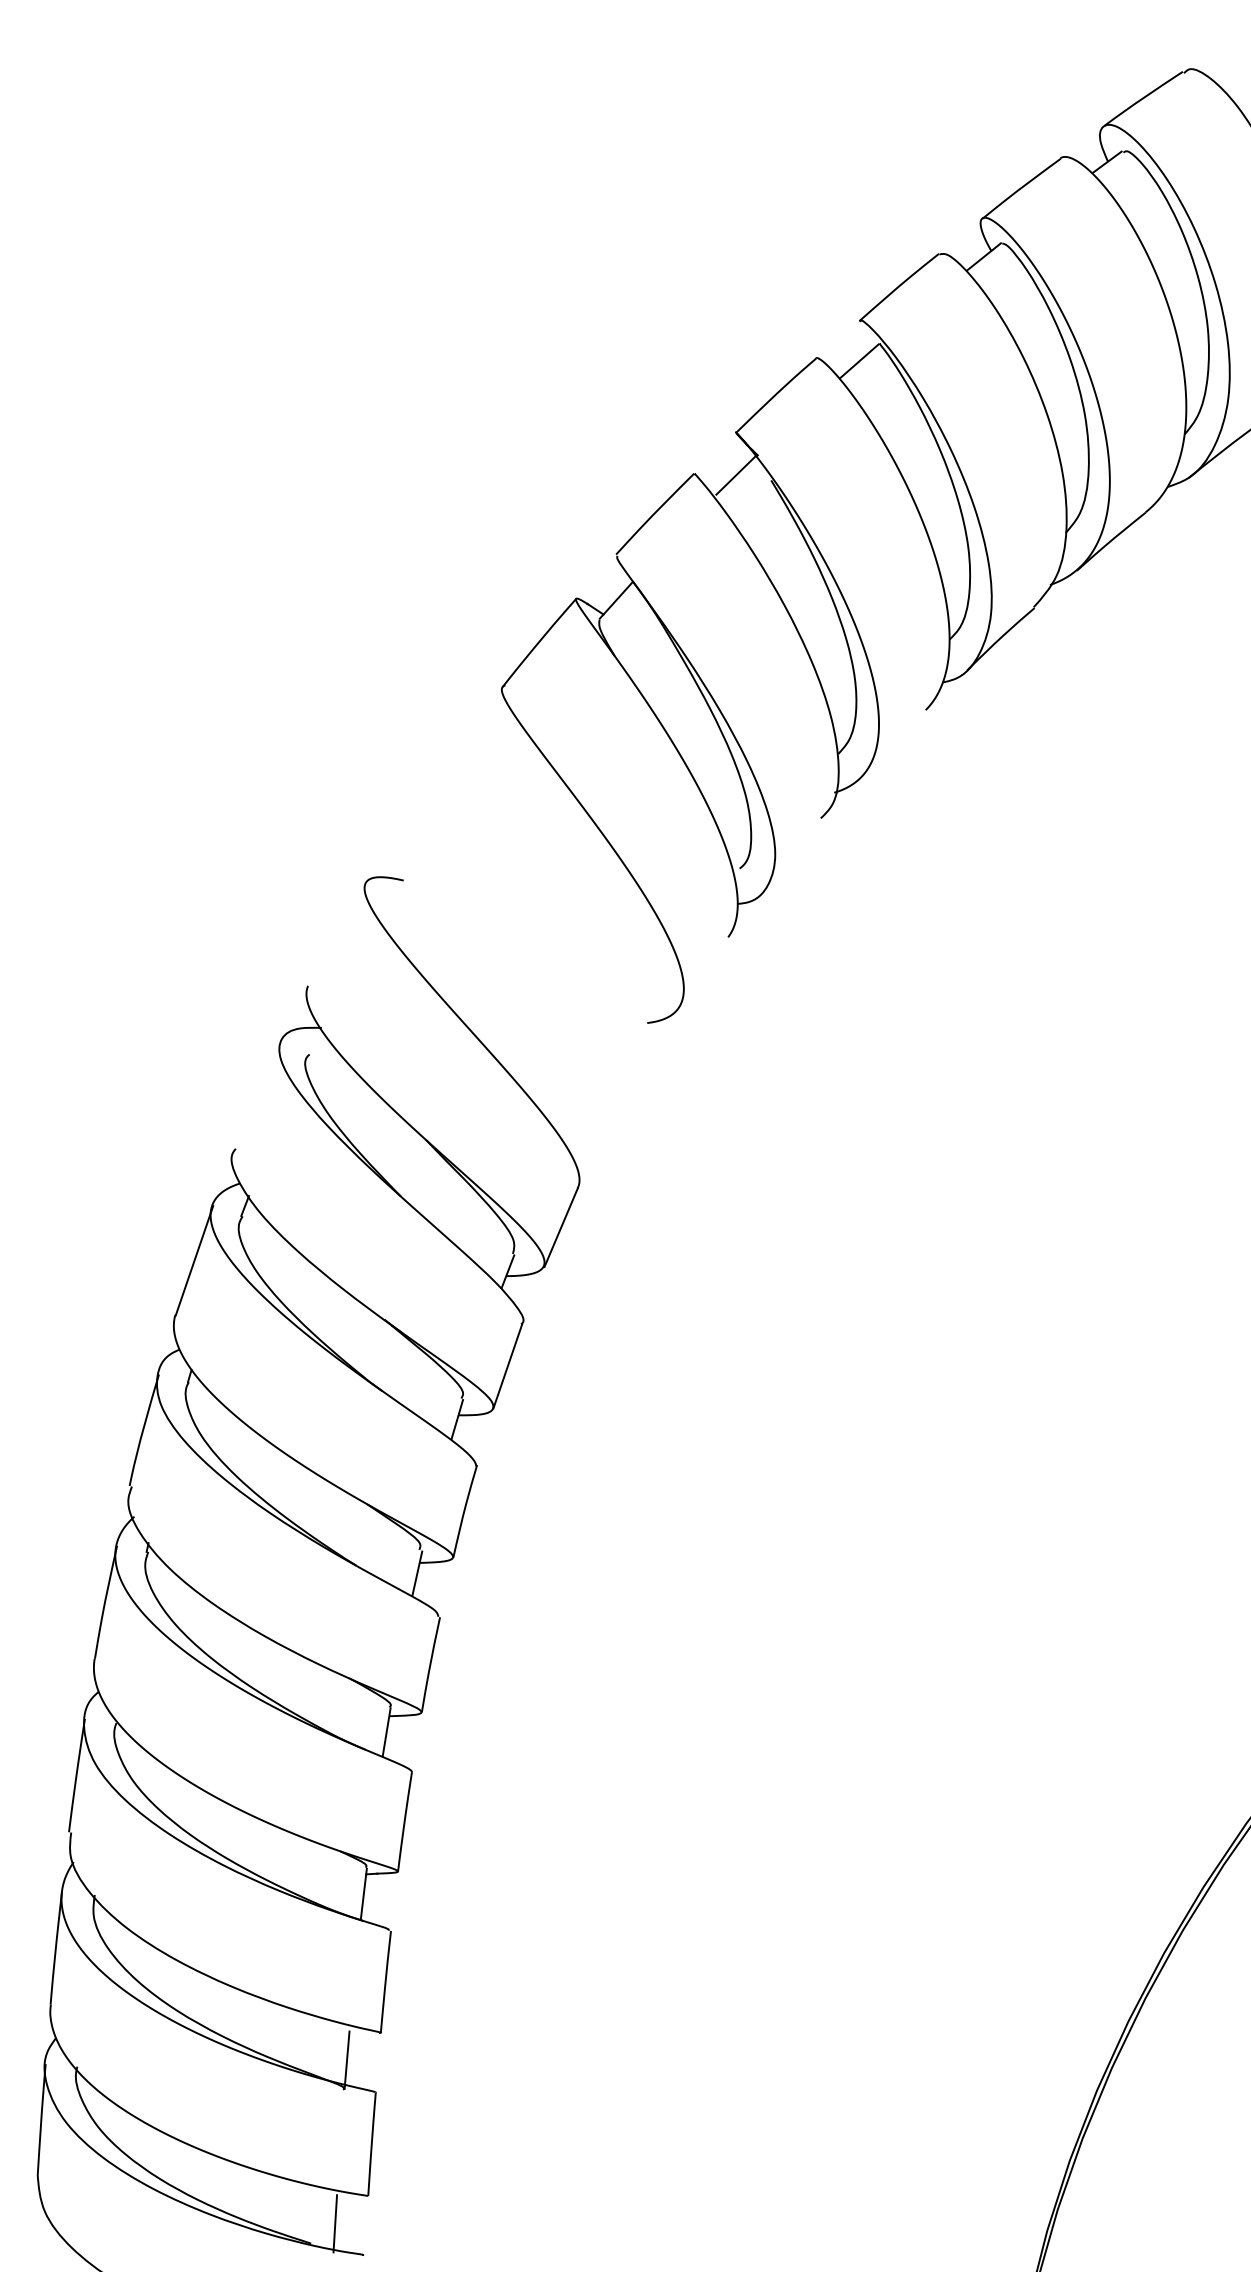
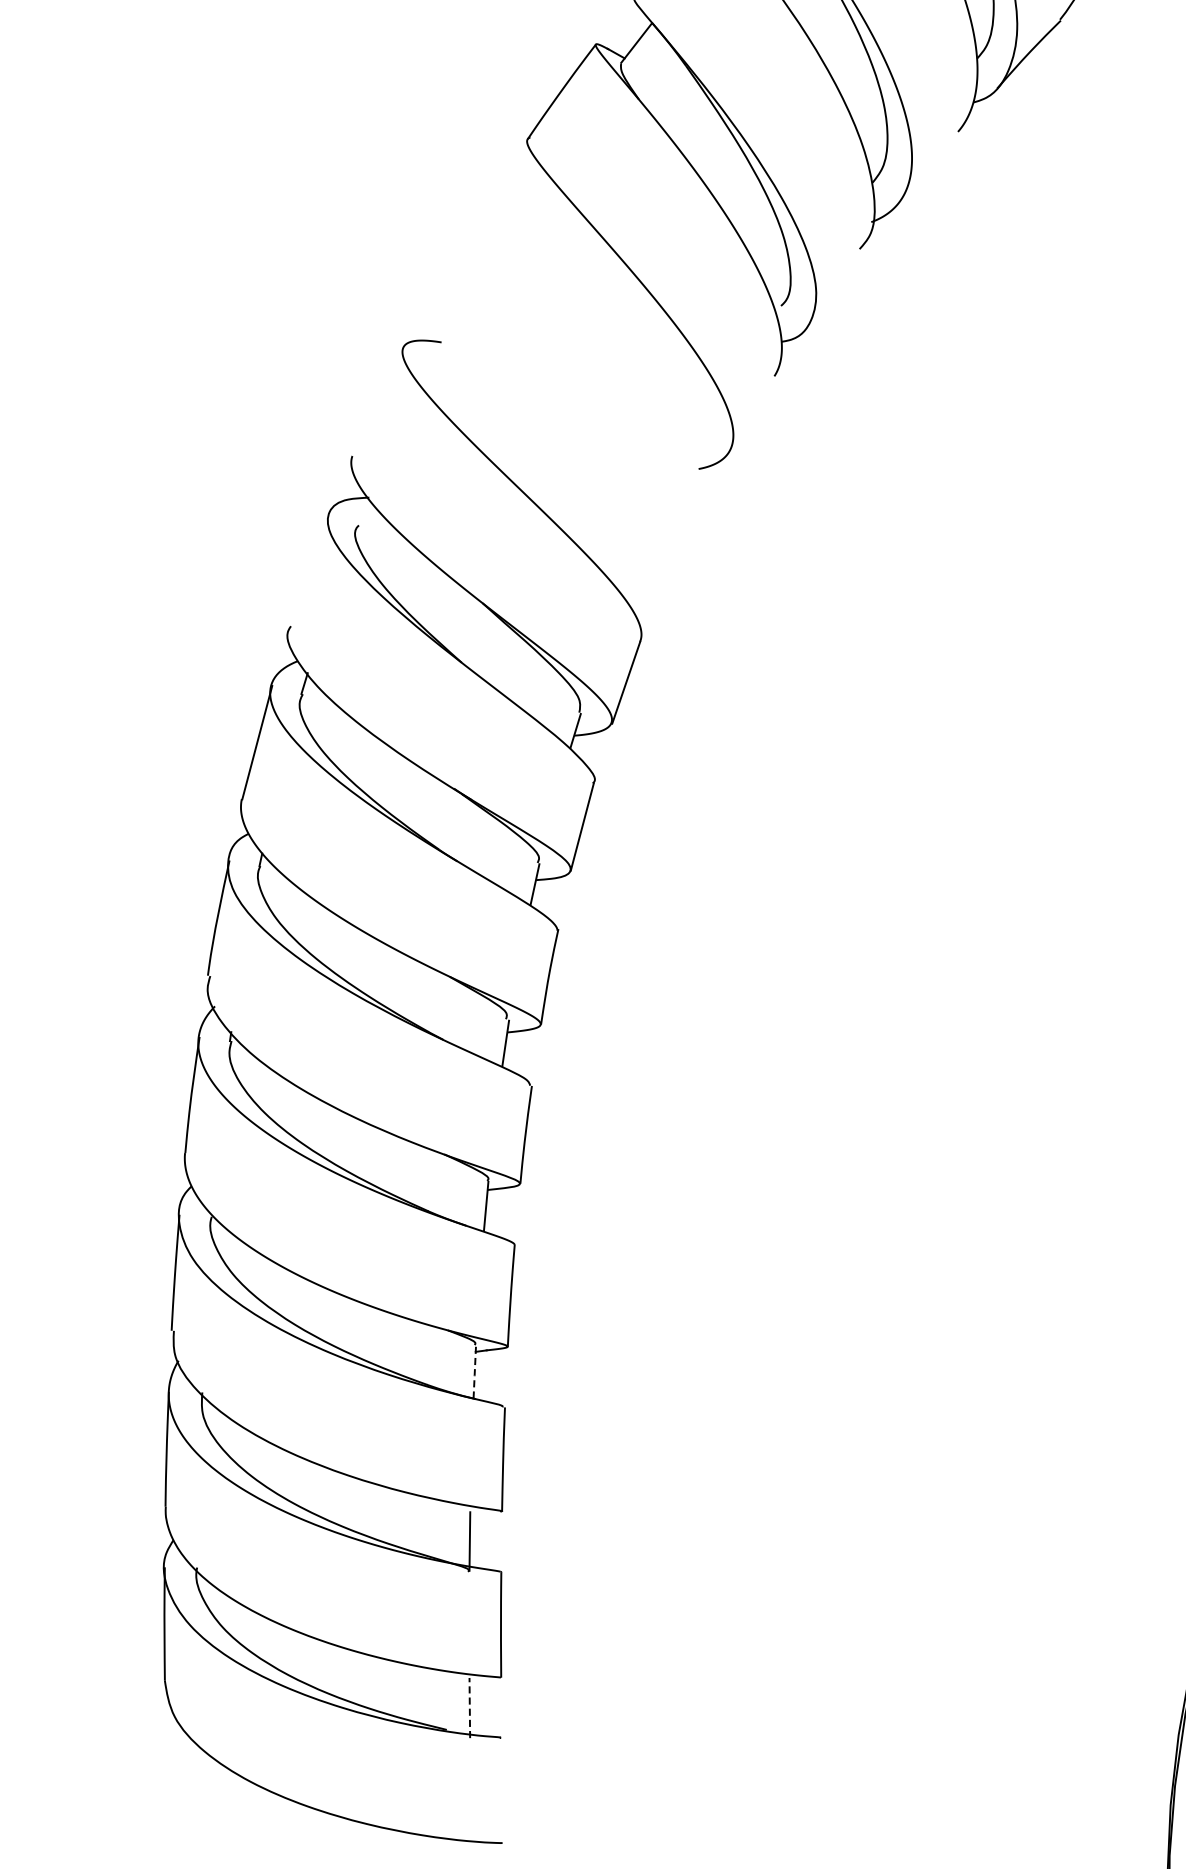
line: (363, 1893) -> (474, 1371), solid -> dashed
line: (335, 2223) -> (470, 1707), solid -> dashed

